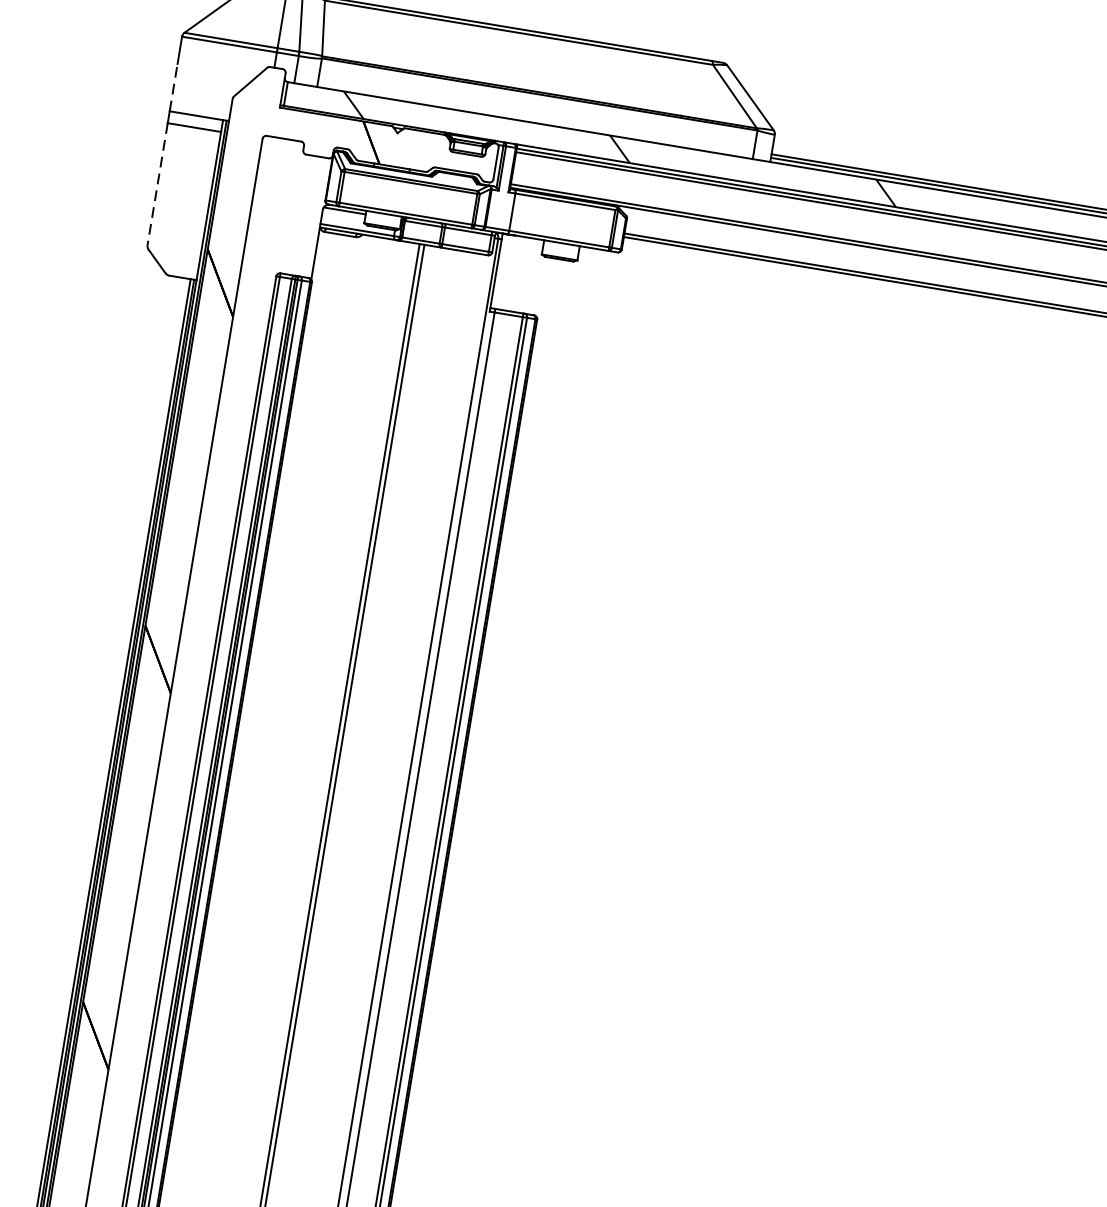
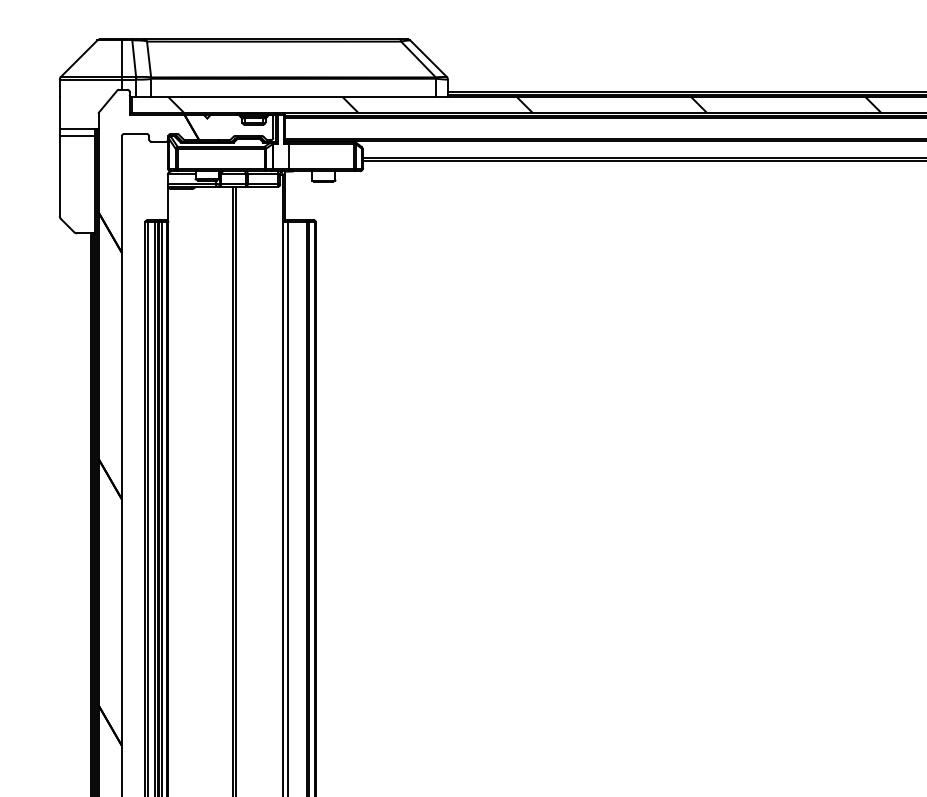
line: (173, 88) -> (59, 113), dashed -> solid
line: (157, 184) -> (59, 176), dashed -> solid

